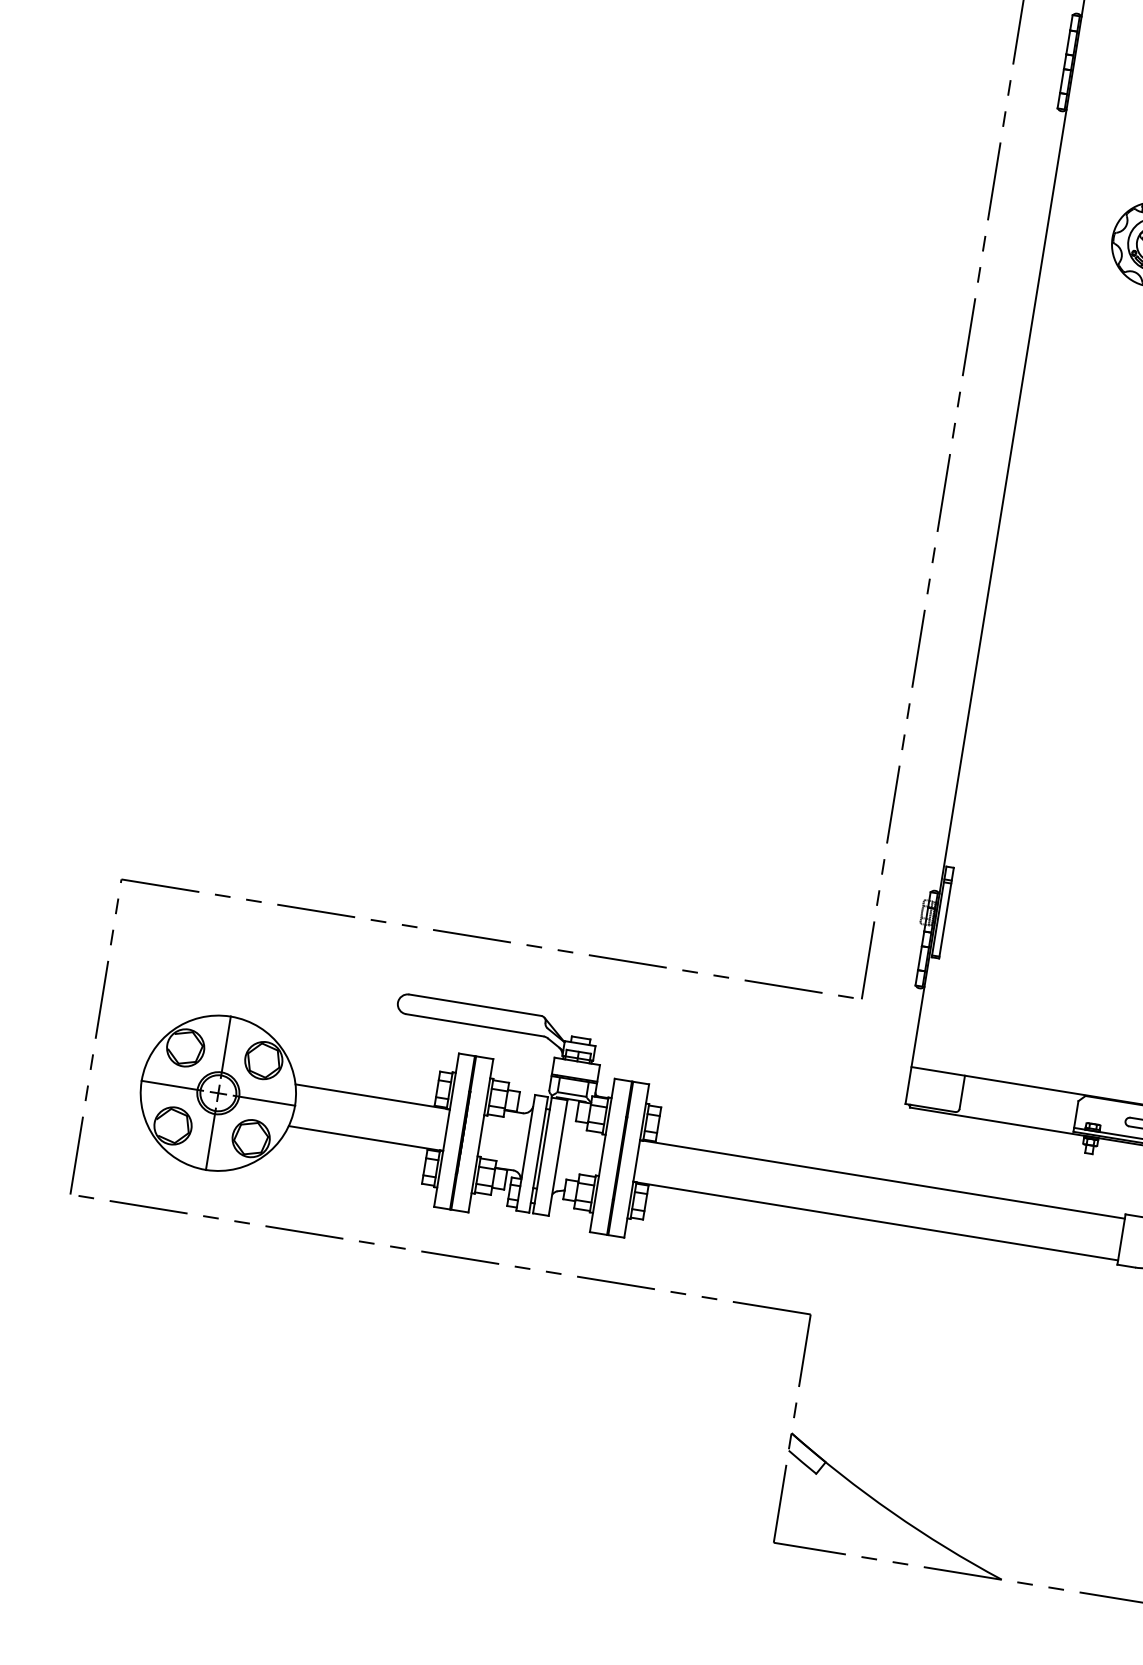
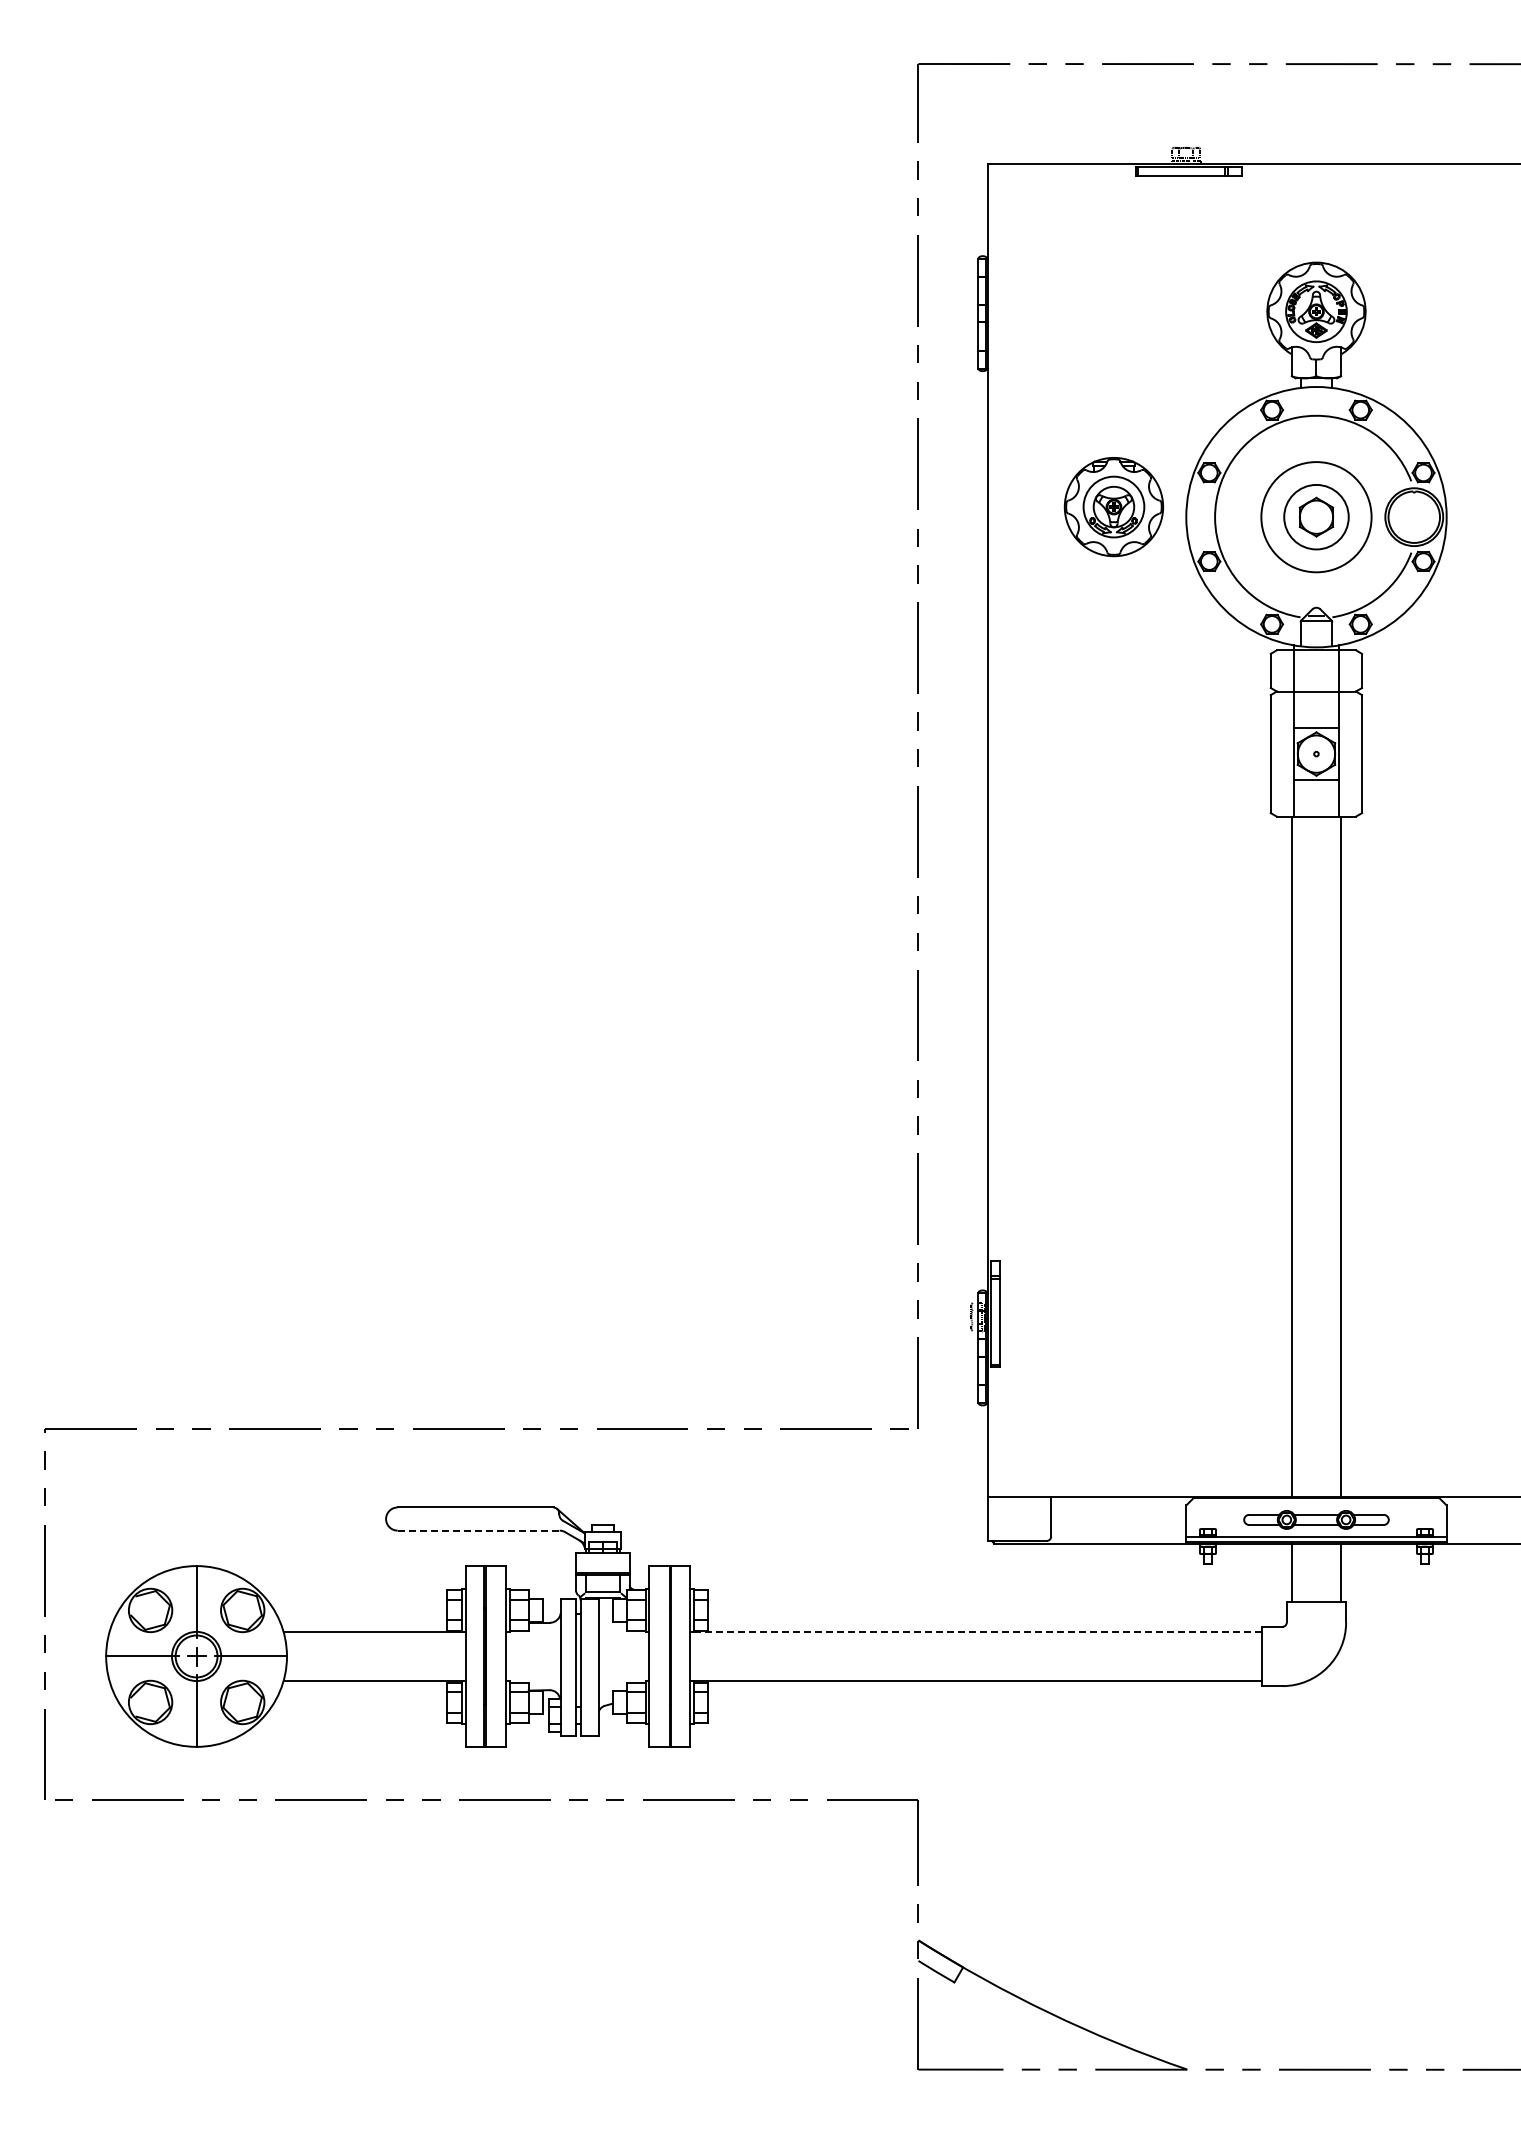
line: (475, 1025) -> (479, 1530), solid -> dashed
line: (882, 1179) -> (975, 1631), solid -> dashed

